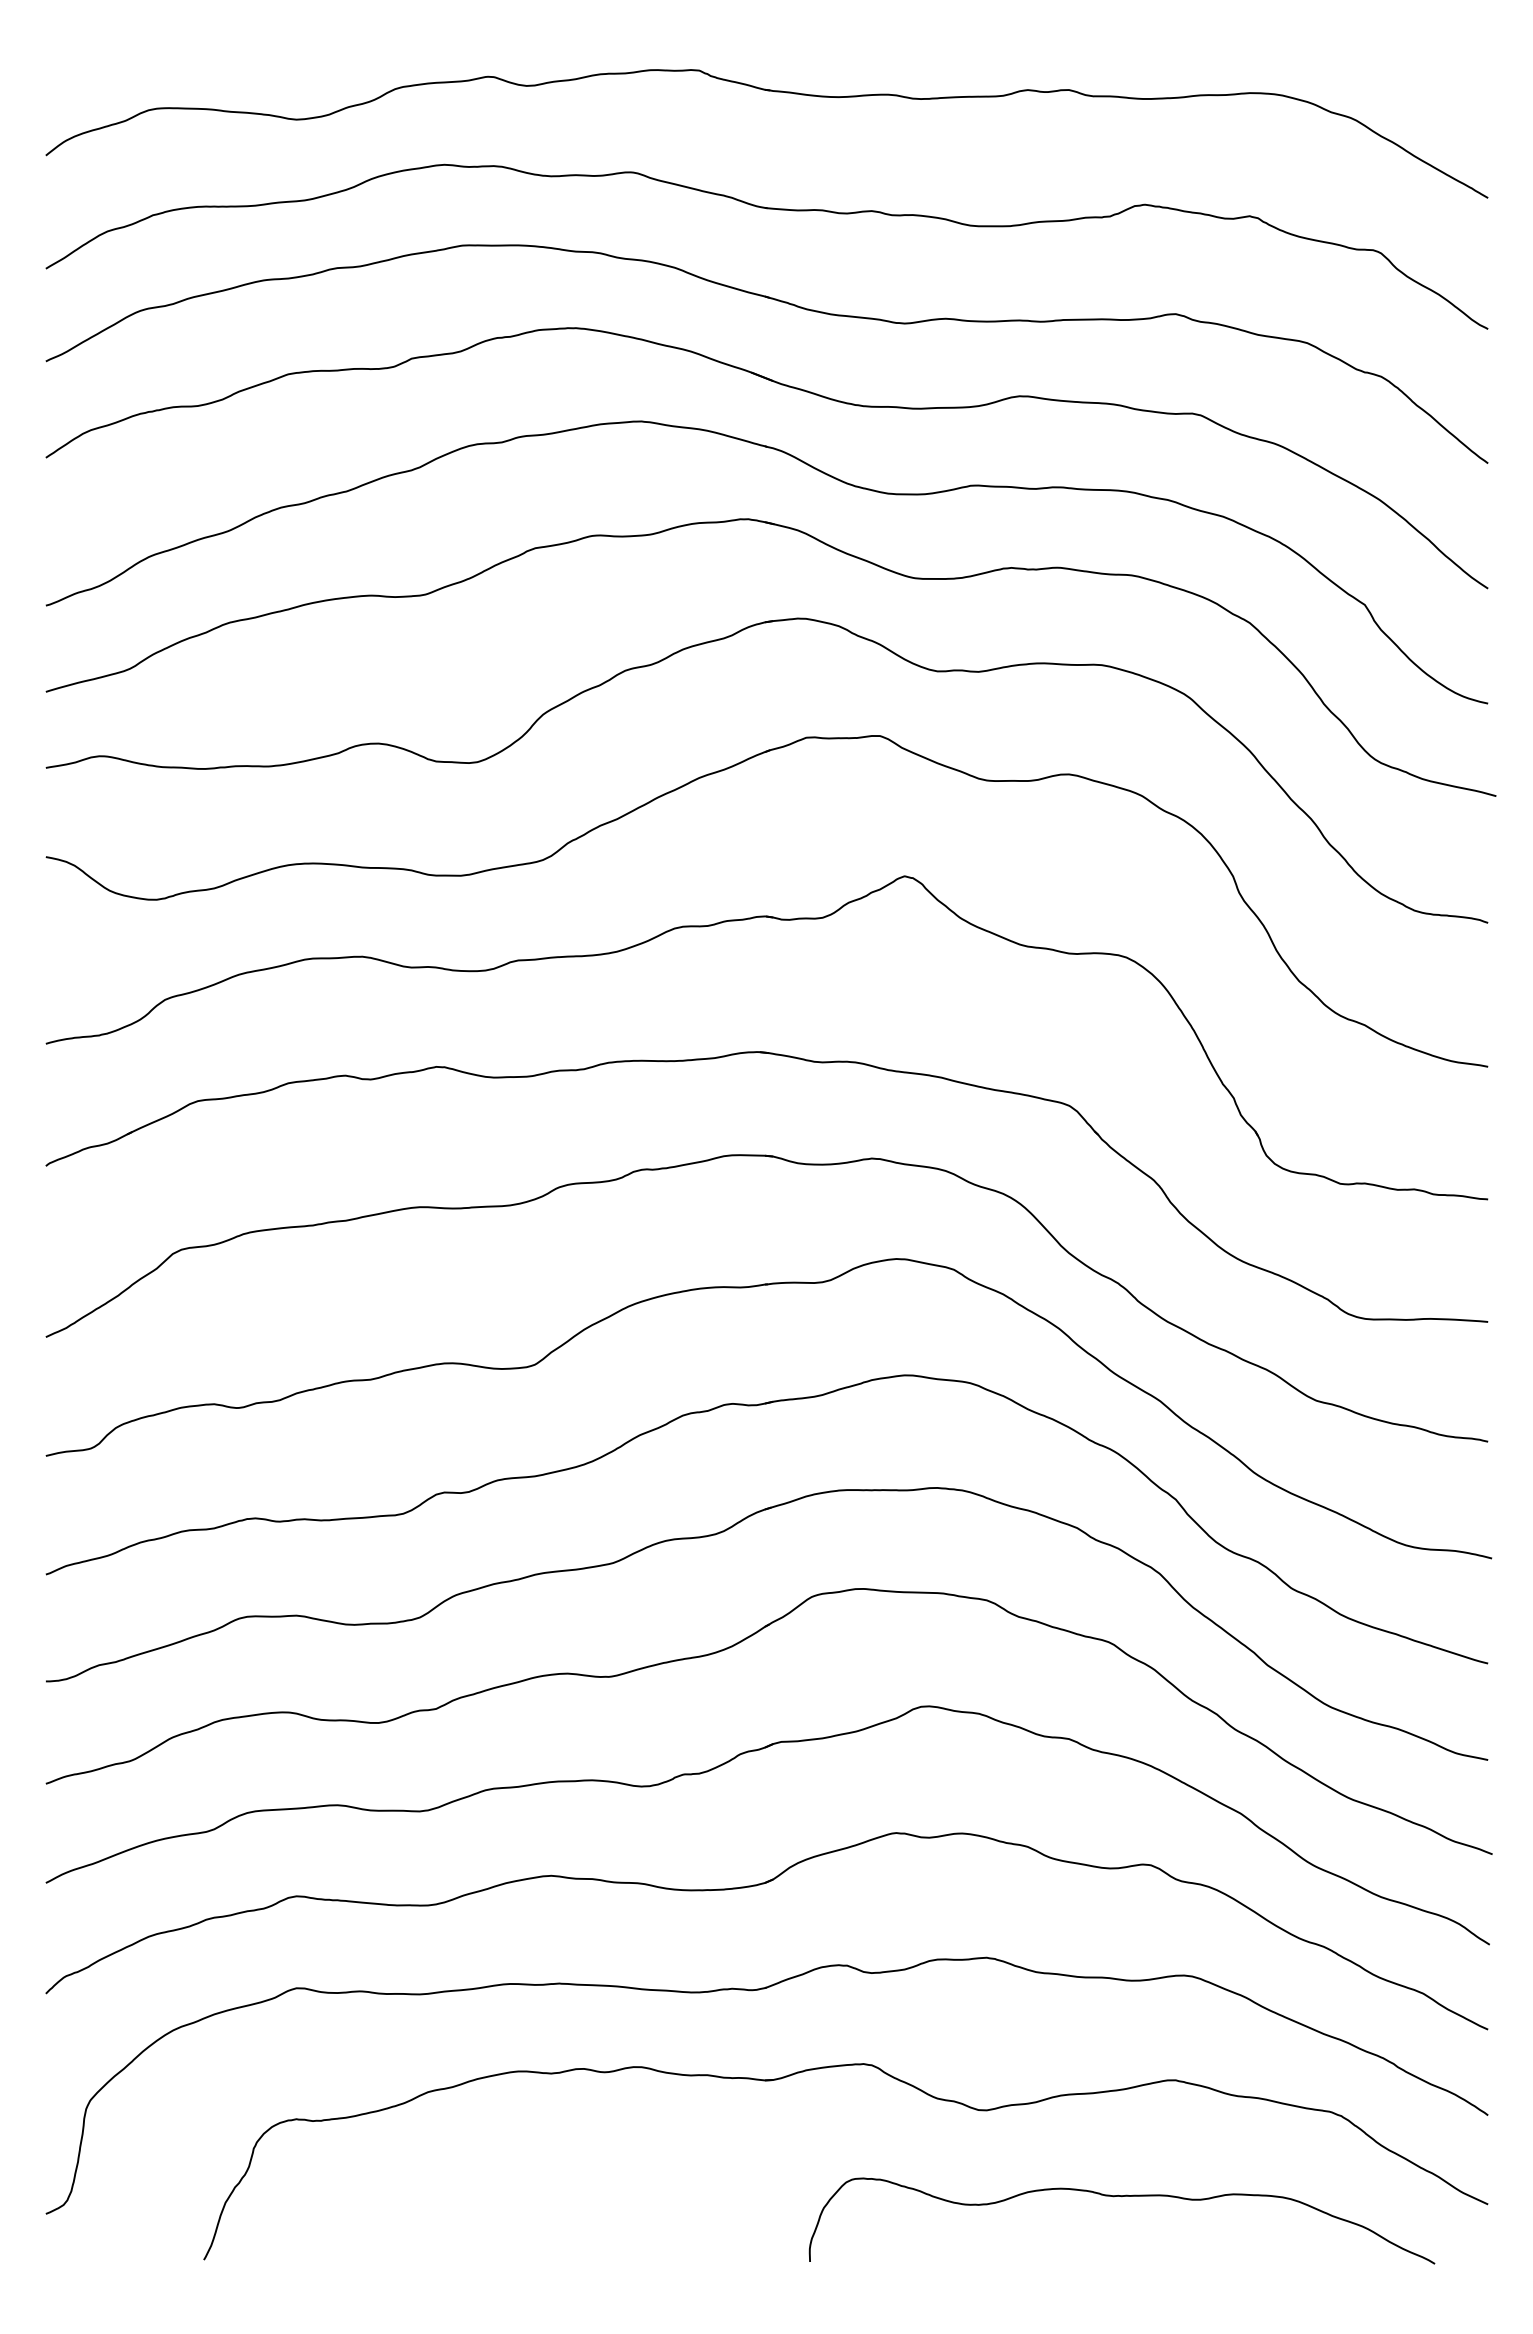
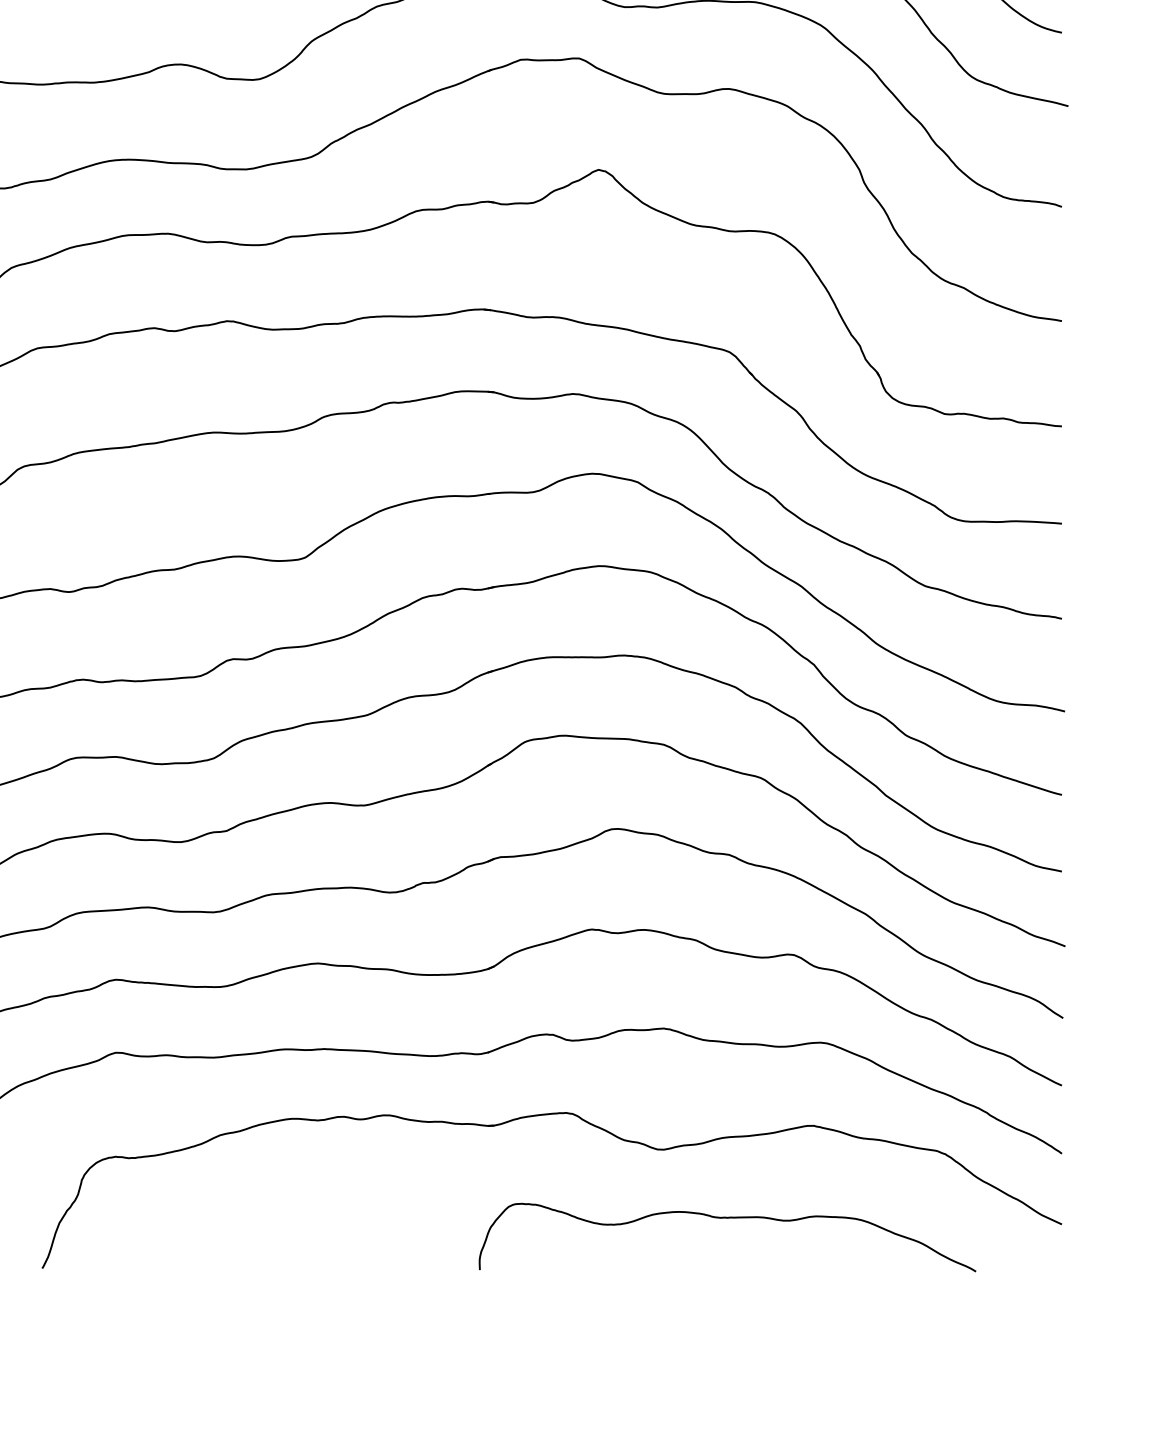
curve: (1121, 2196) -> (727, 1218), moved

